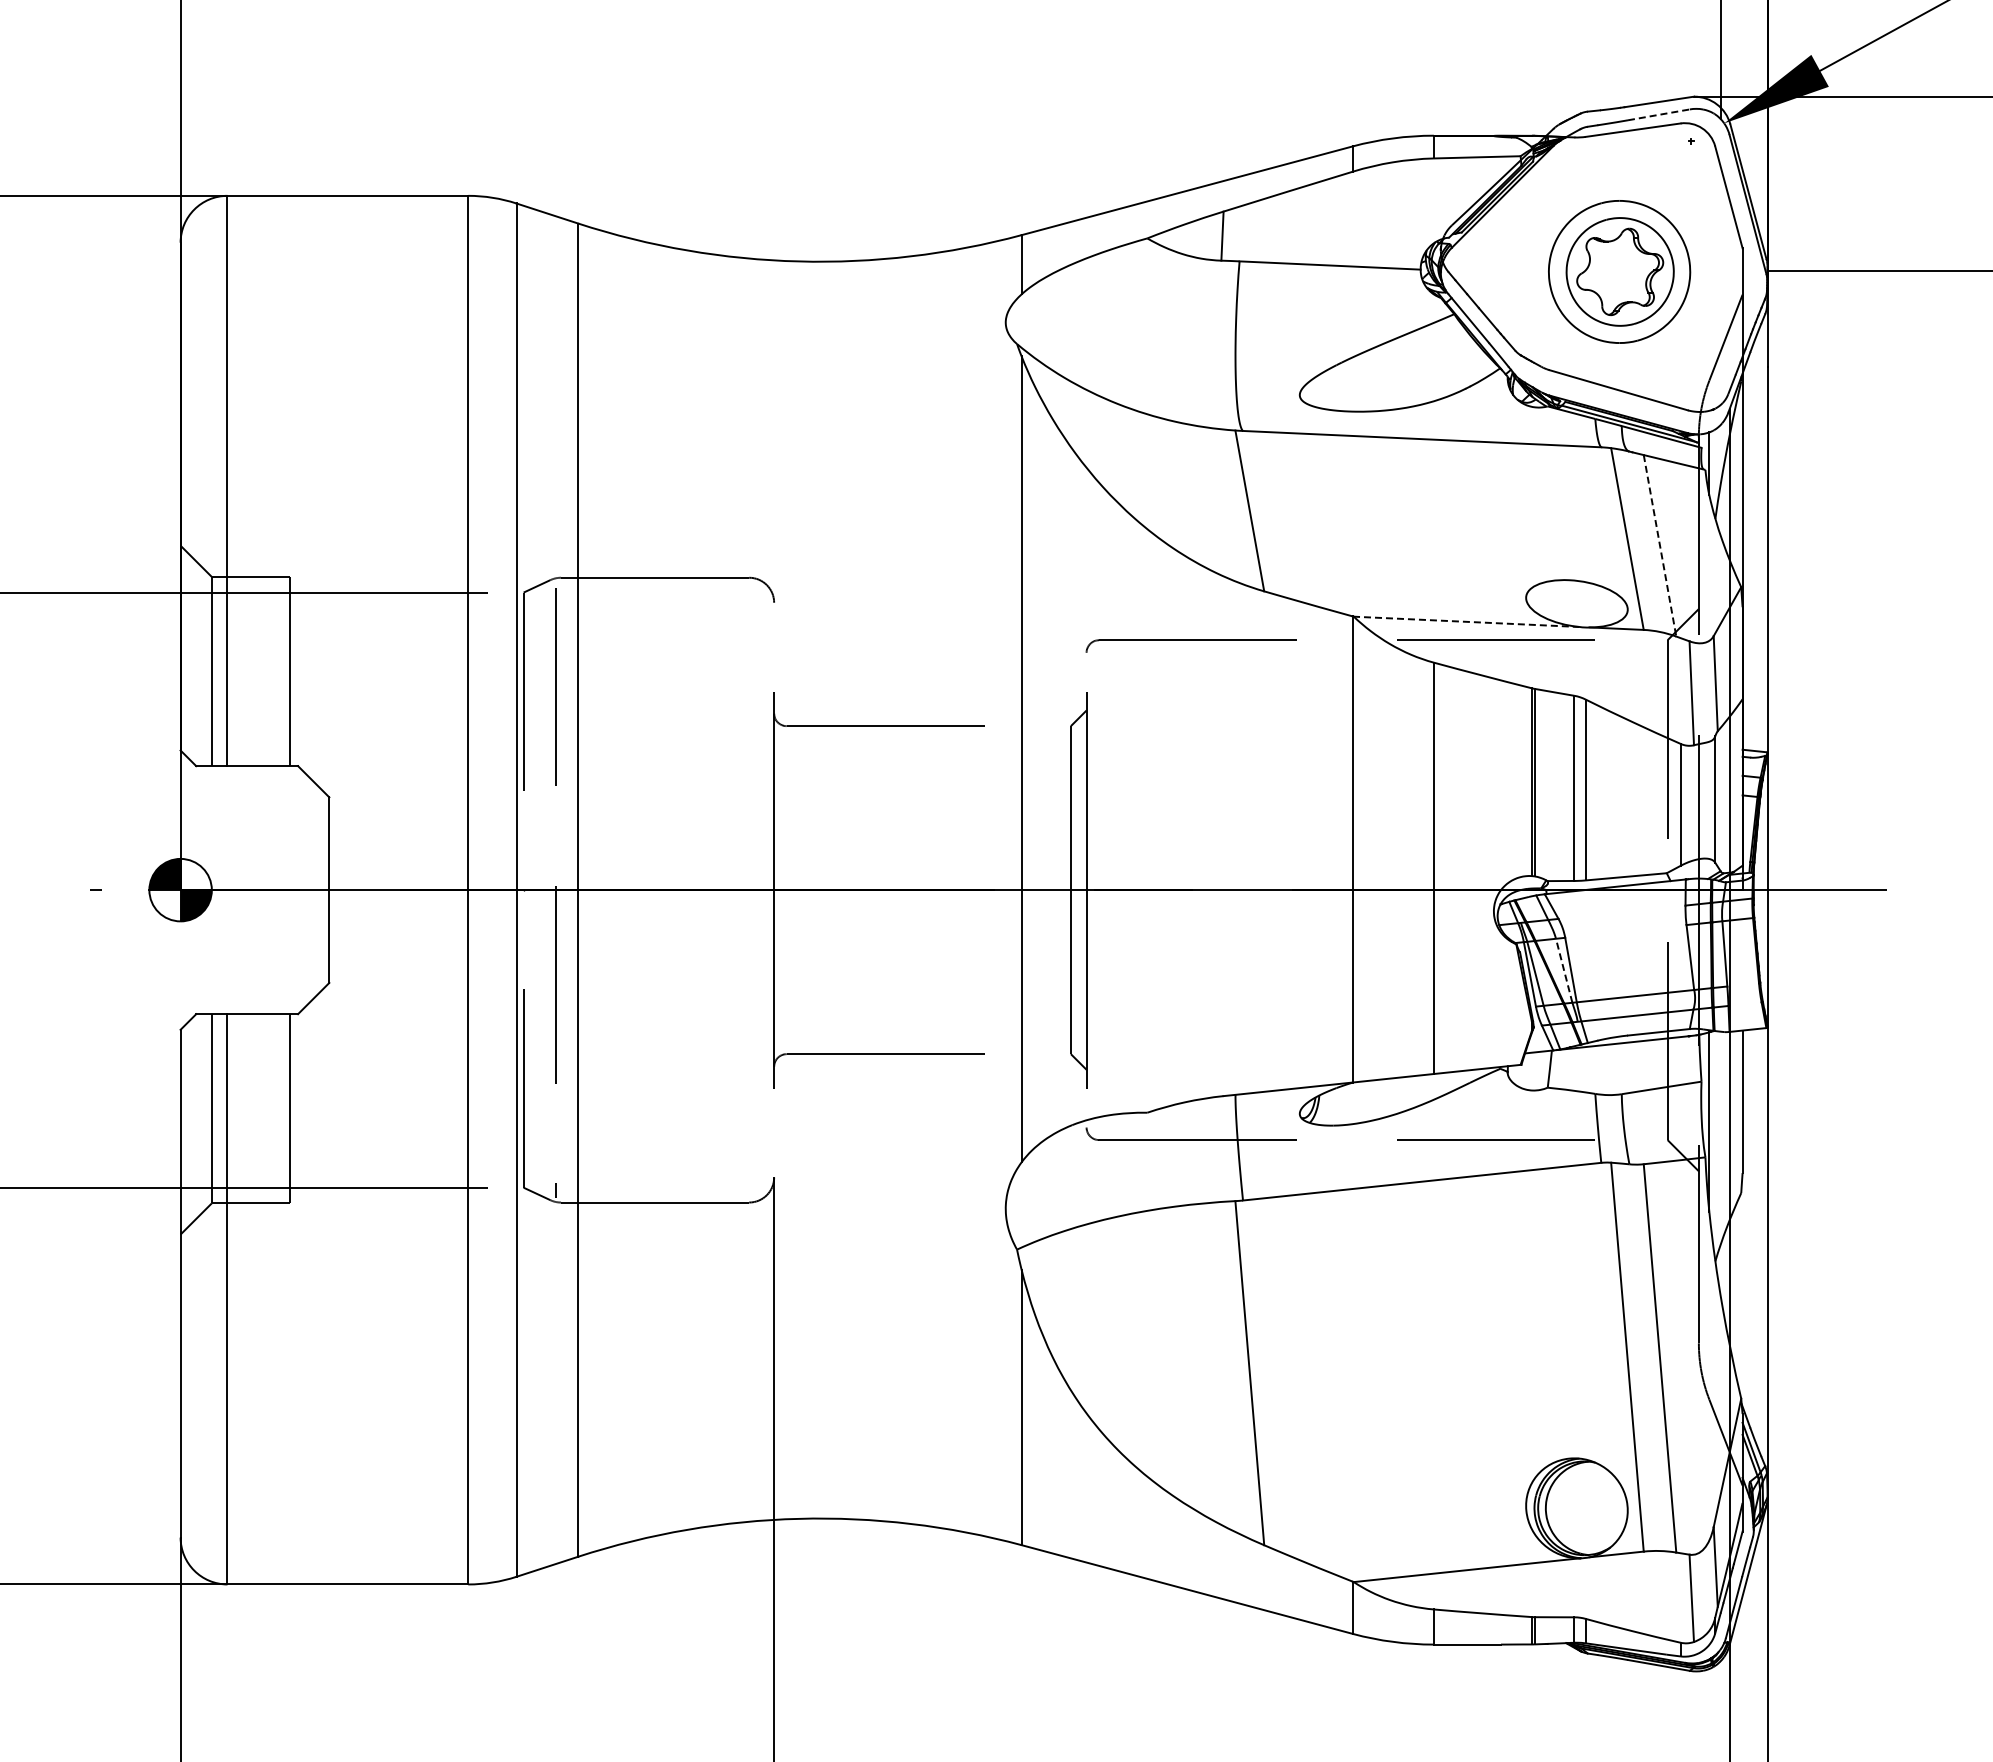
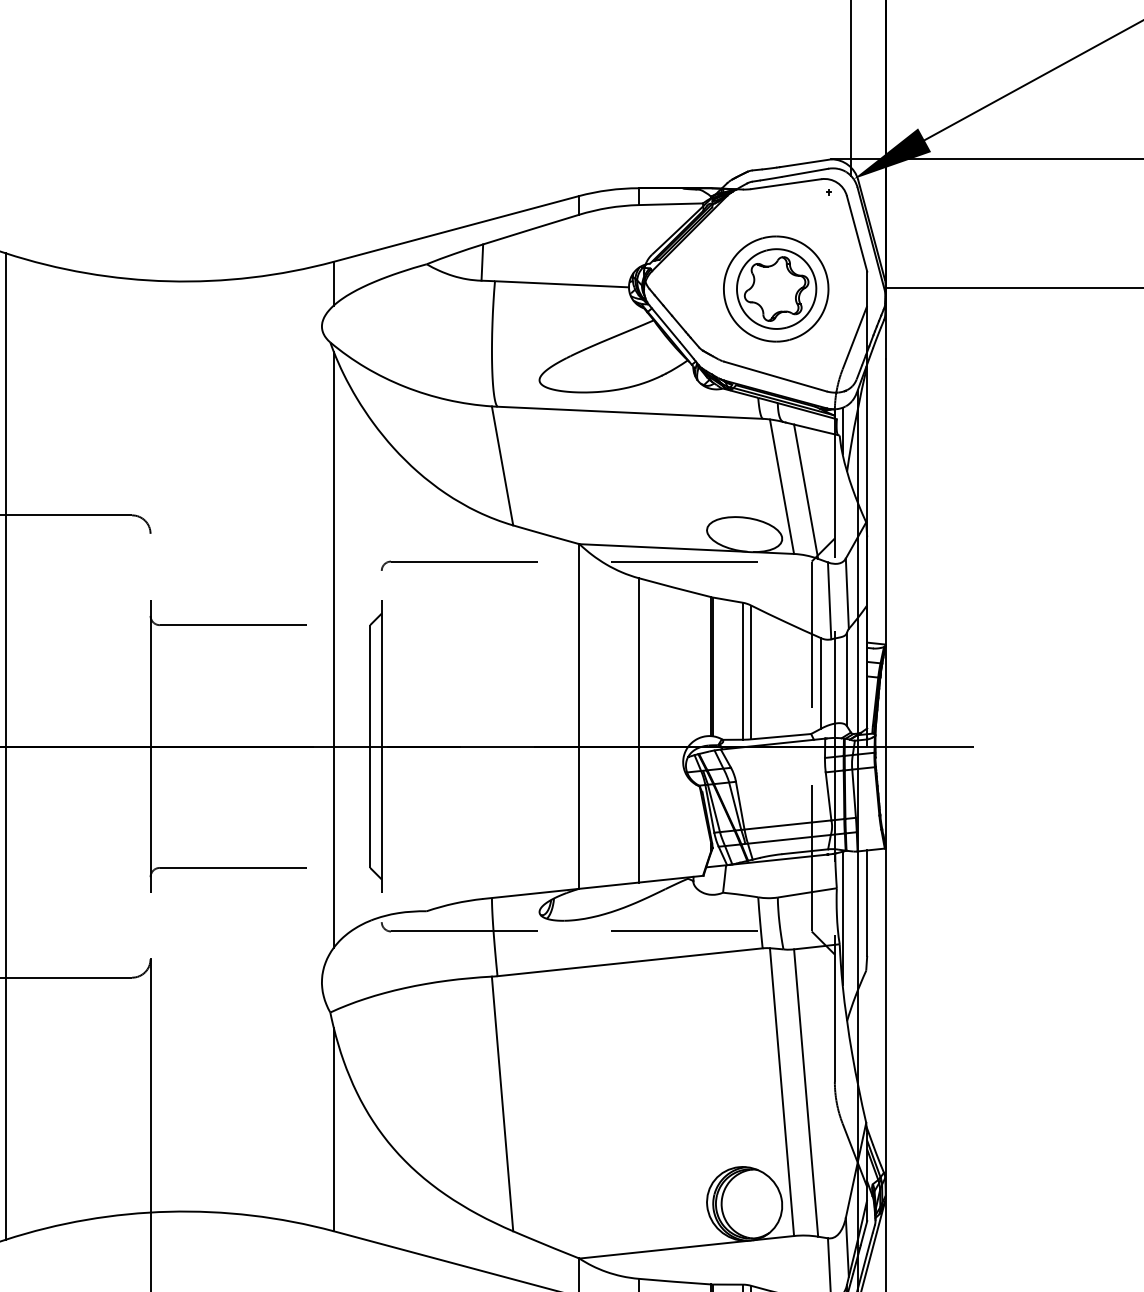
line: (1659, 114) -> (805, 172), dashed -> solid
line: (1660, 546) -> (806, 492), dashed -> solid
line: (1466, 621) -> (662, 547), dashed -> solid
line: (1564, 970) -> (735, 805), dashed -> solid

